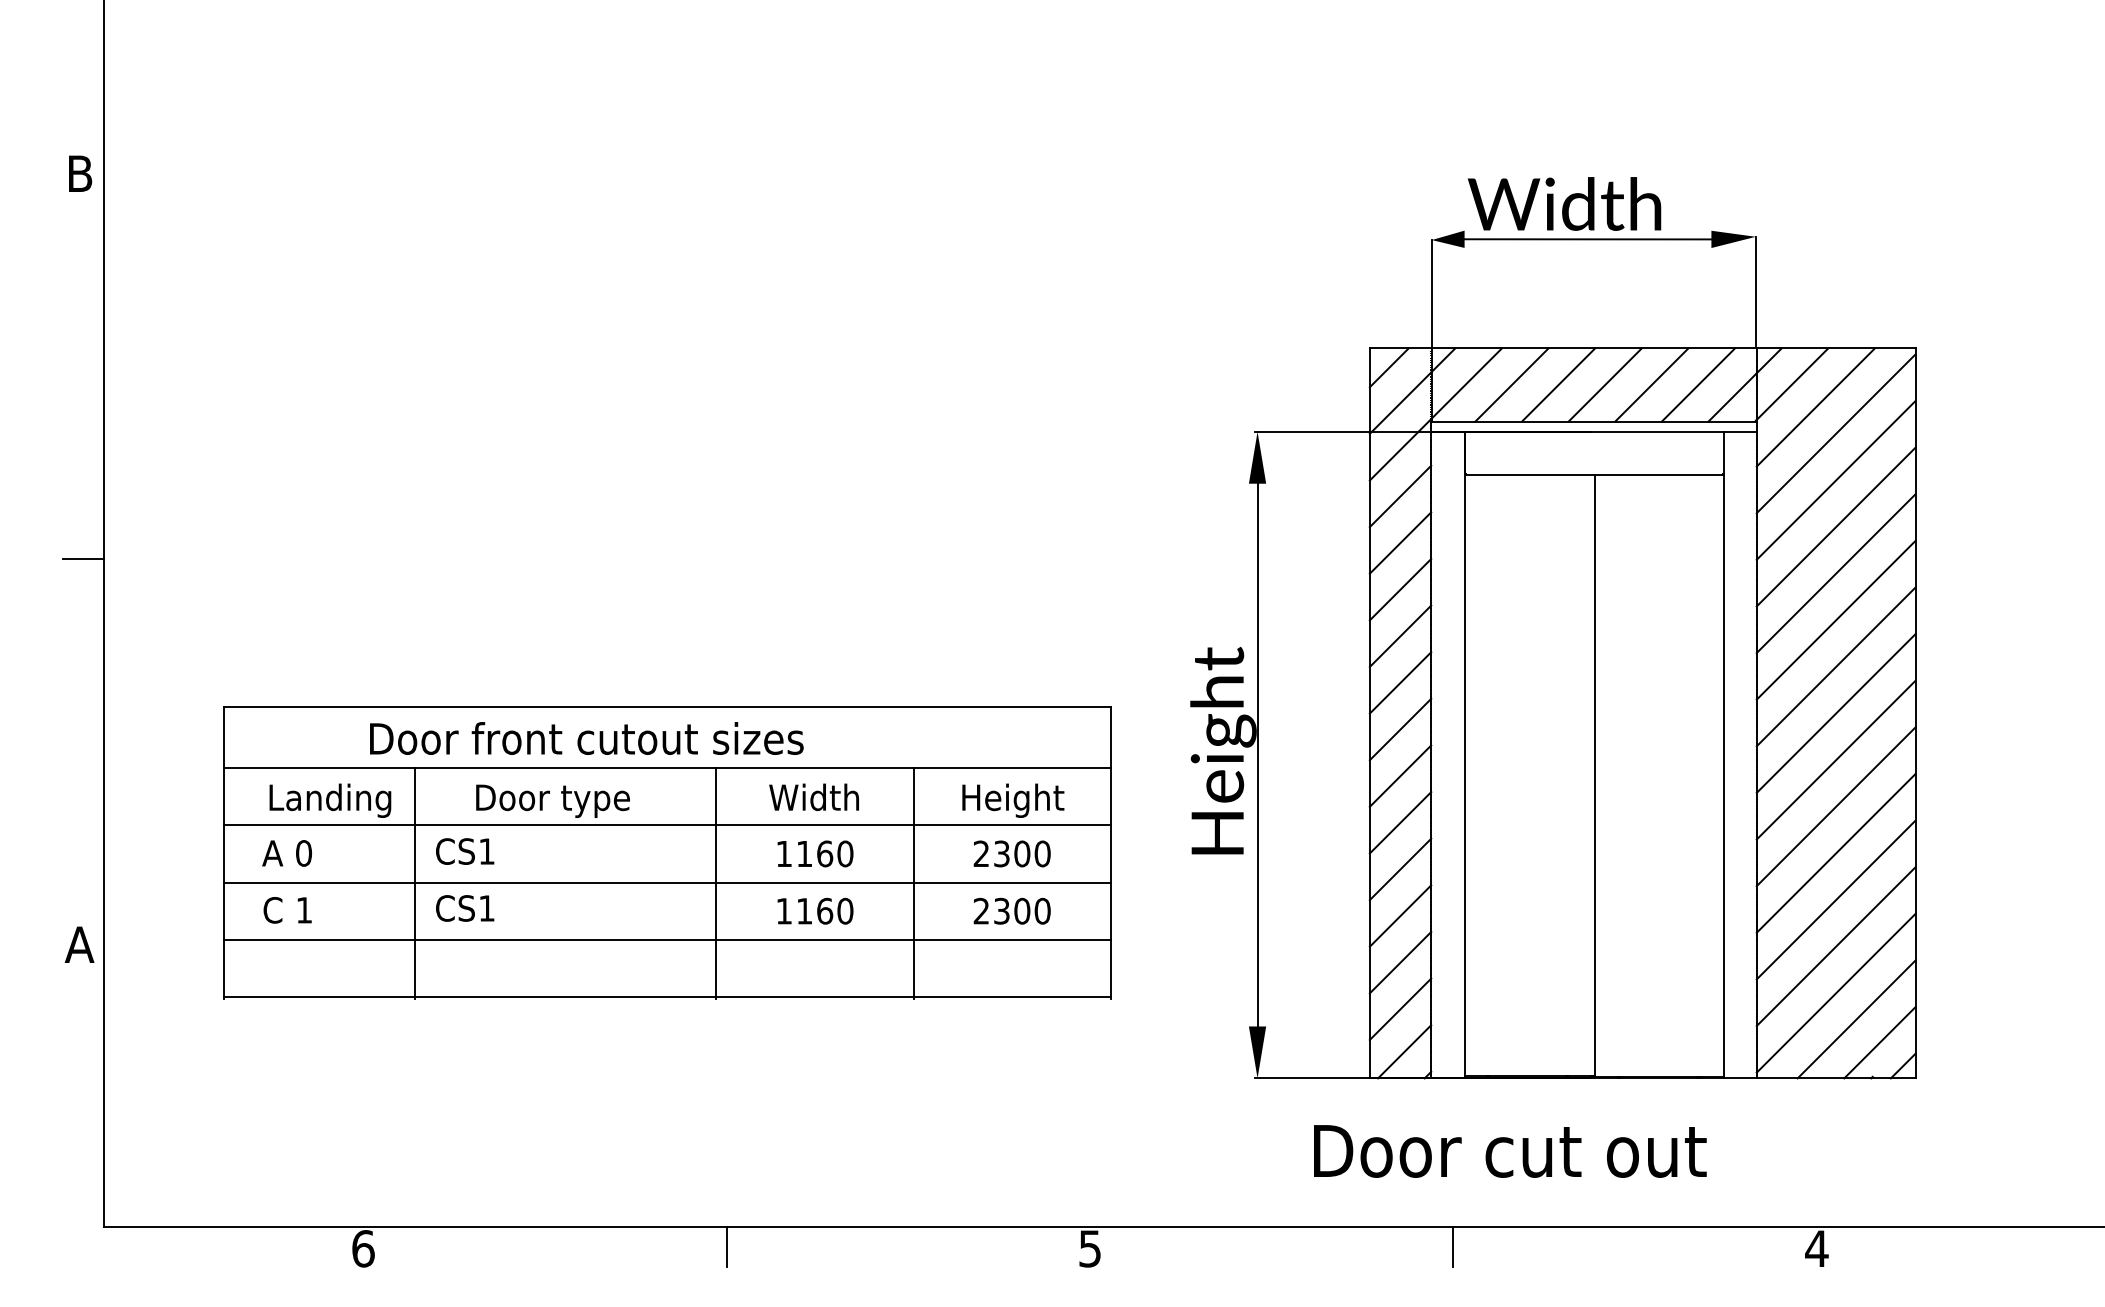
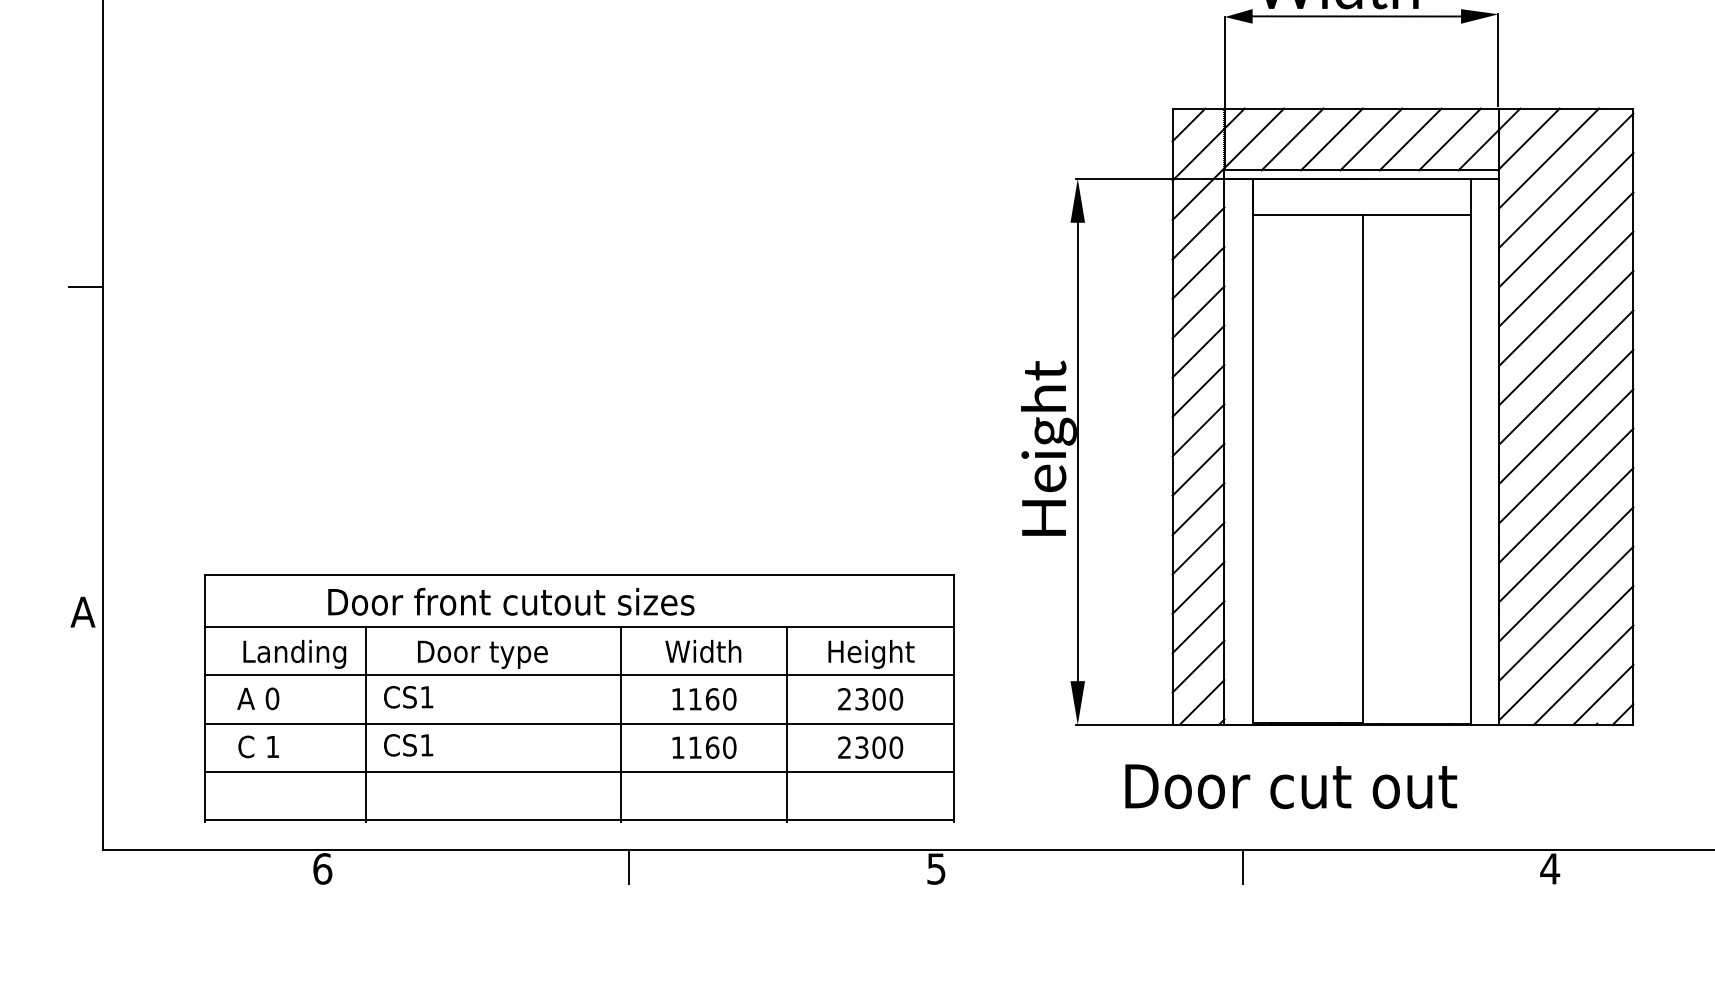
part: (667, 852) -> (579, 698), moved

